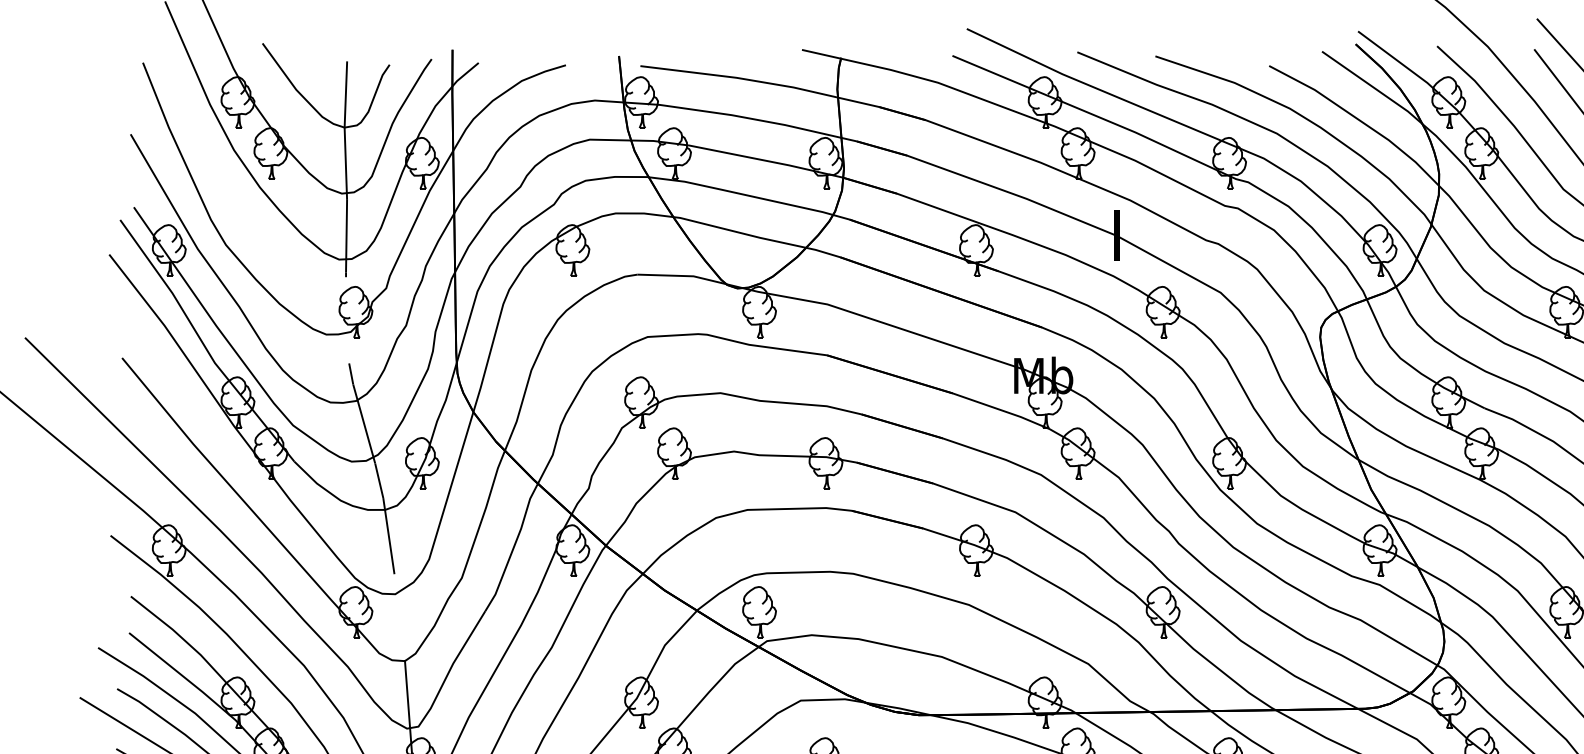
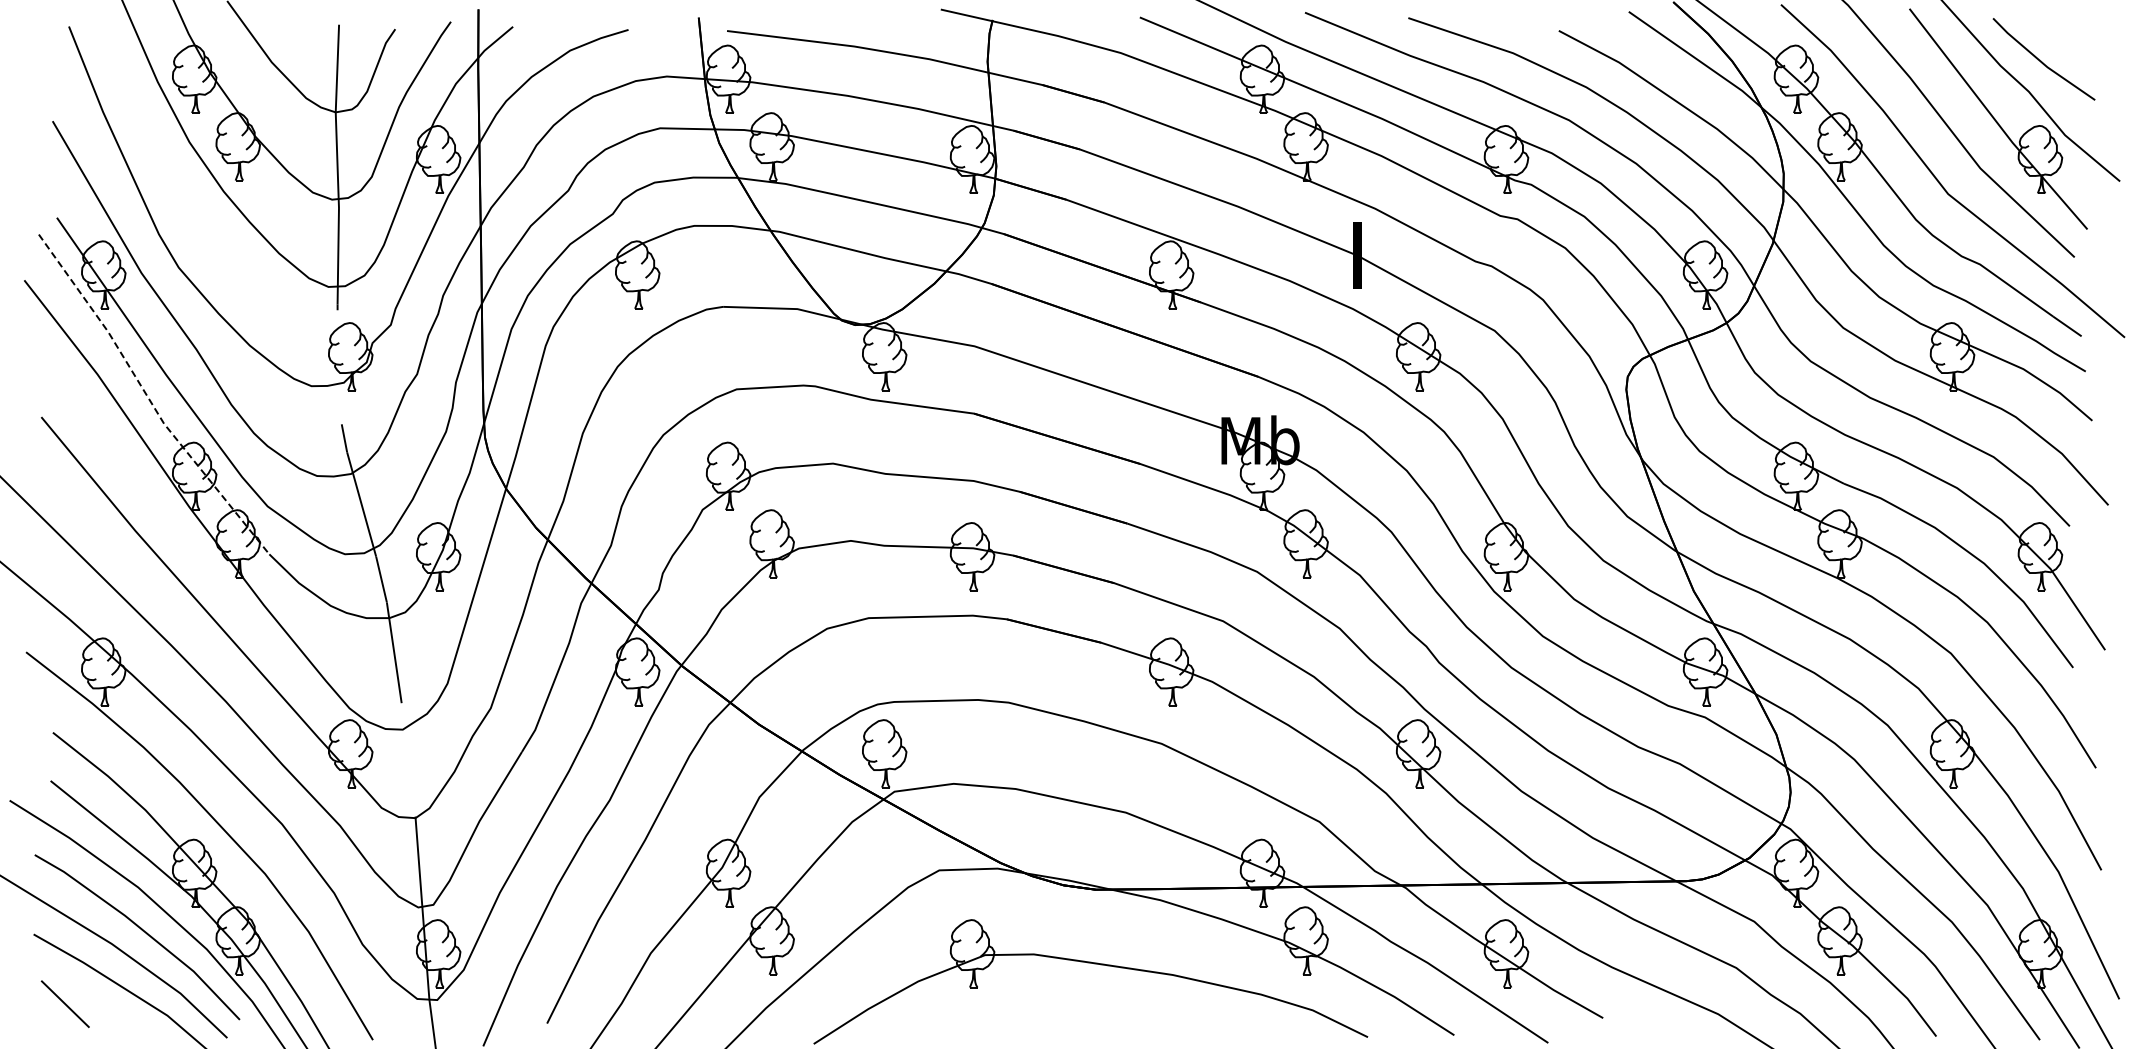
line: (203, 343) -> (148, 398), solid -> dashed

